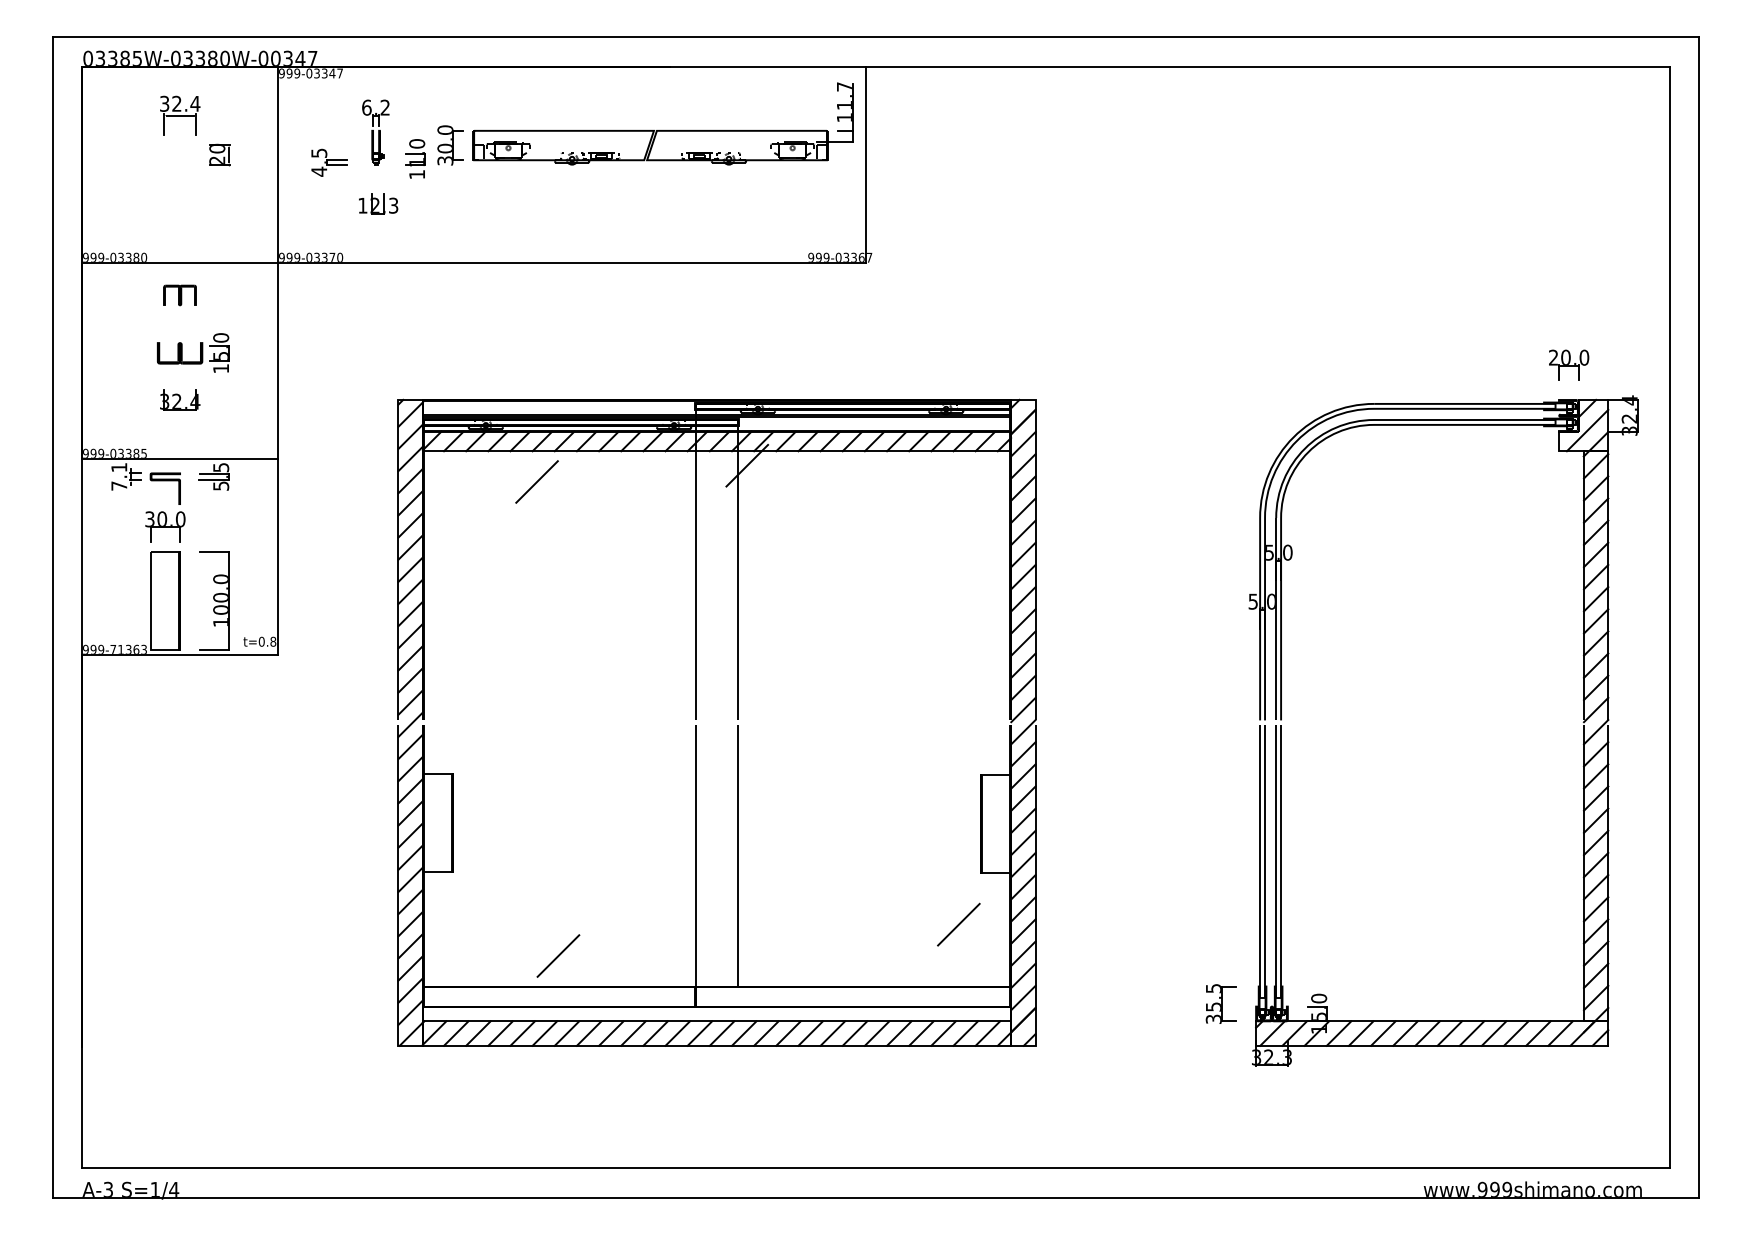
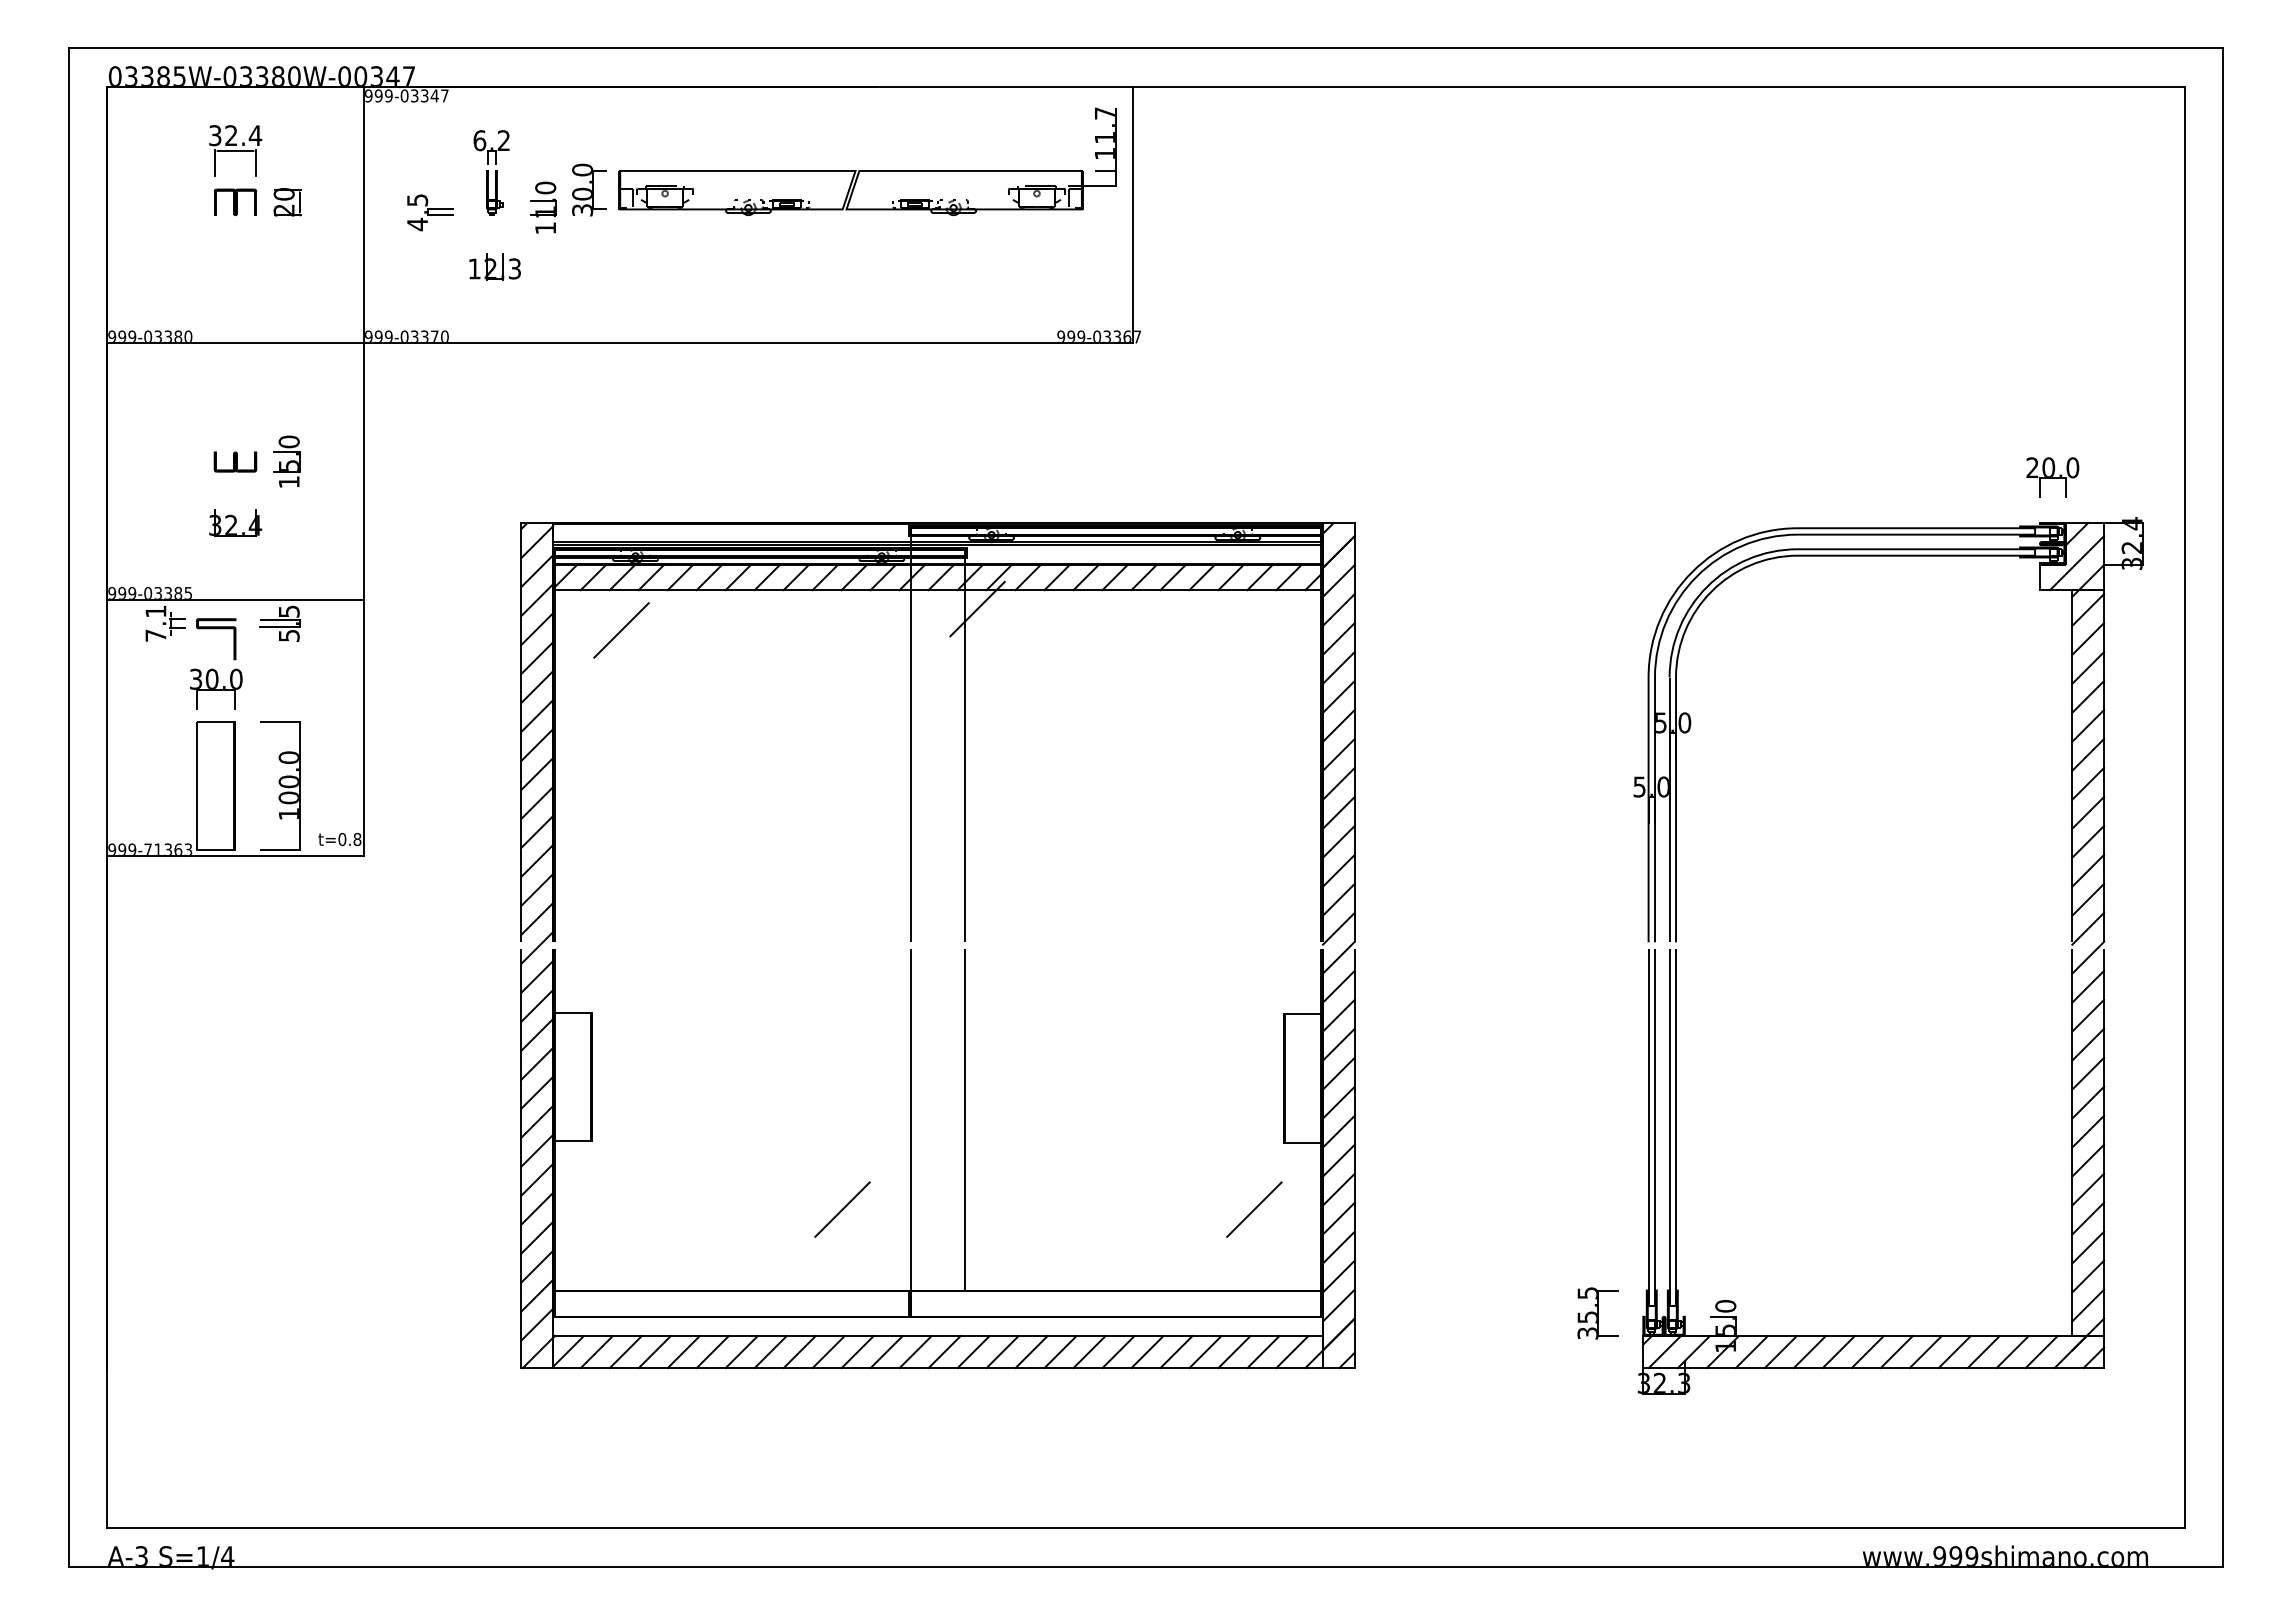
part: (180, 295) -> (235, 202), moved
part: (180, 352) -> (235, 461), size x0.71
line: (537, 482) -> (621, 630), moved
line: (558, 955) -> (842, 1209), moved

